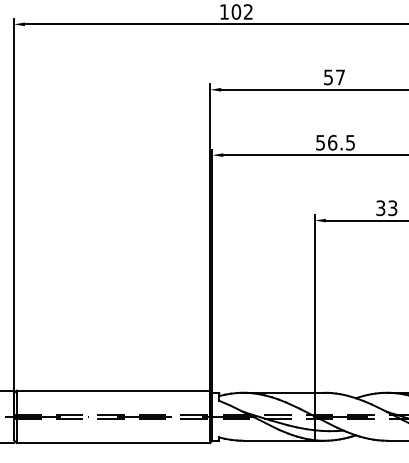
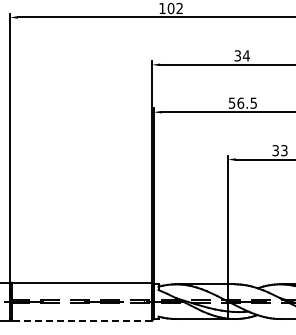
text: (333, 76) -> (241, 55), 57 -> 34
line: (112, 442) -> (81, 320), solid -> dashed

